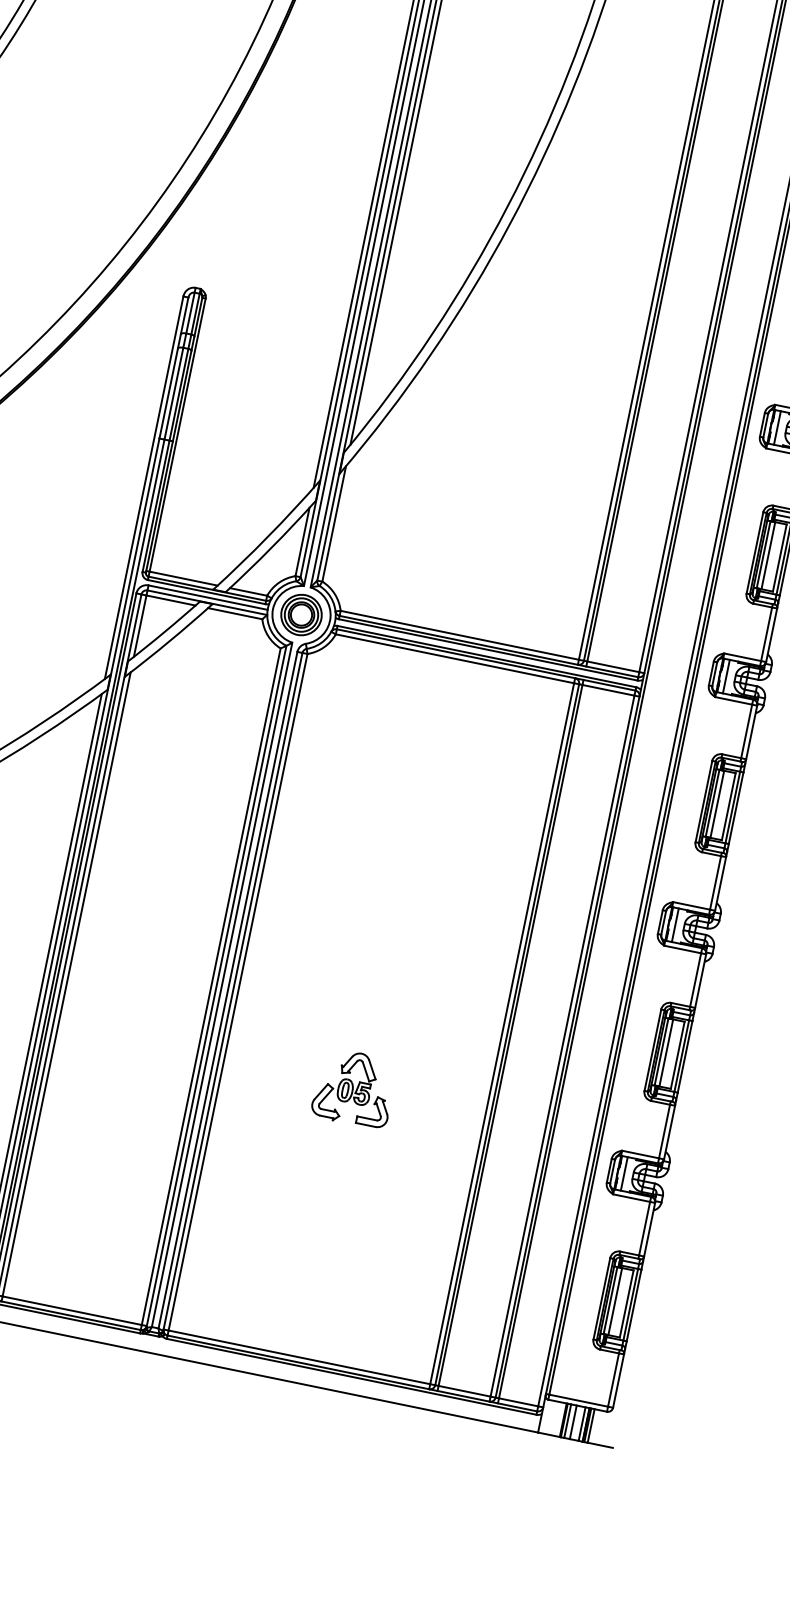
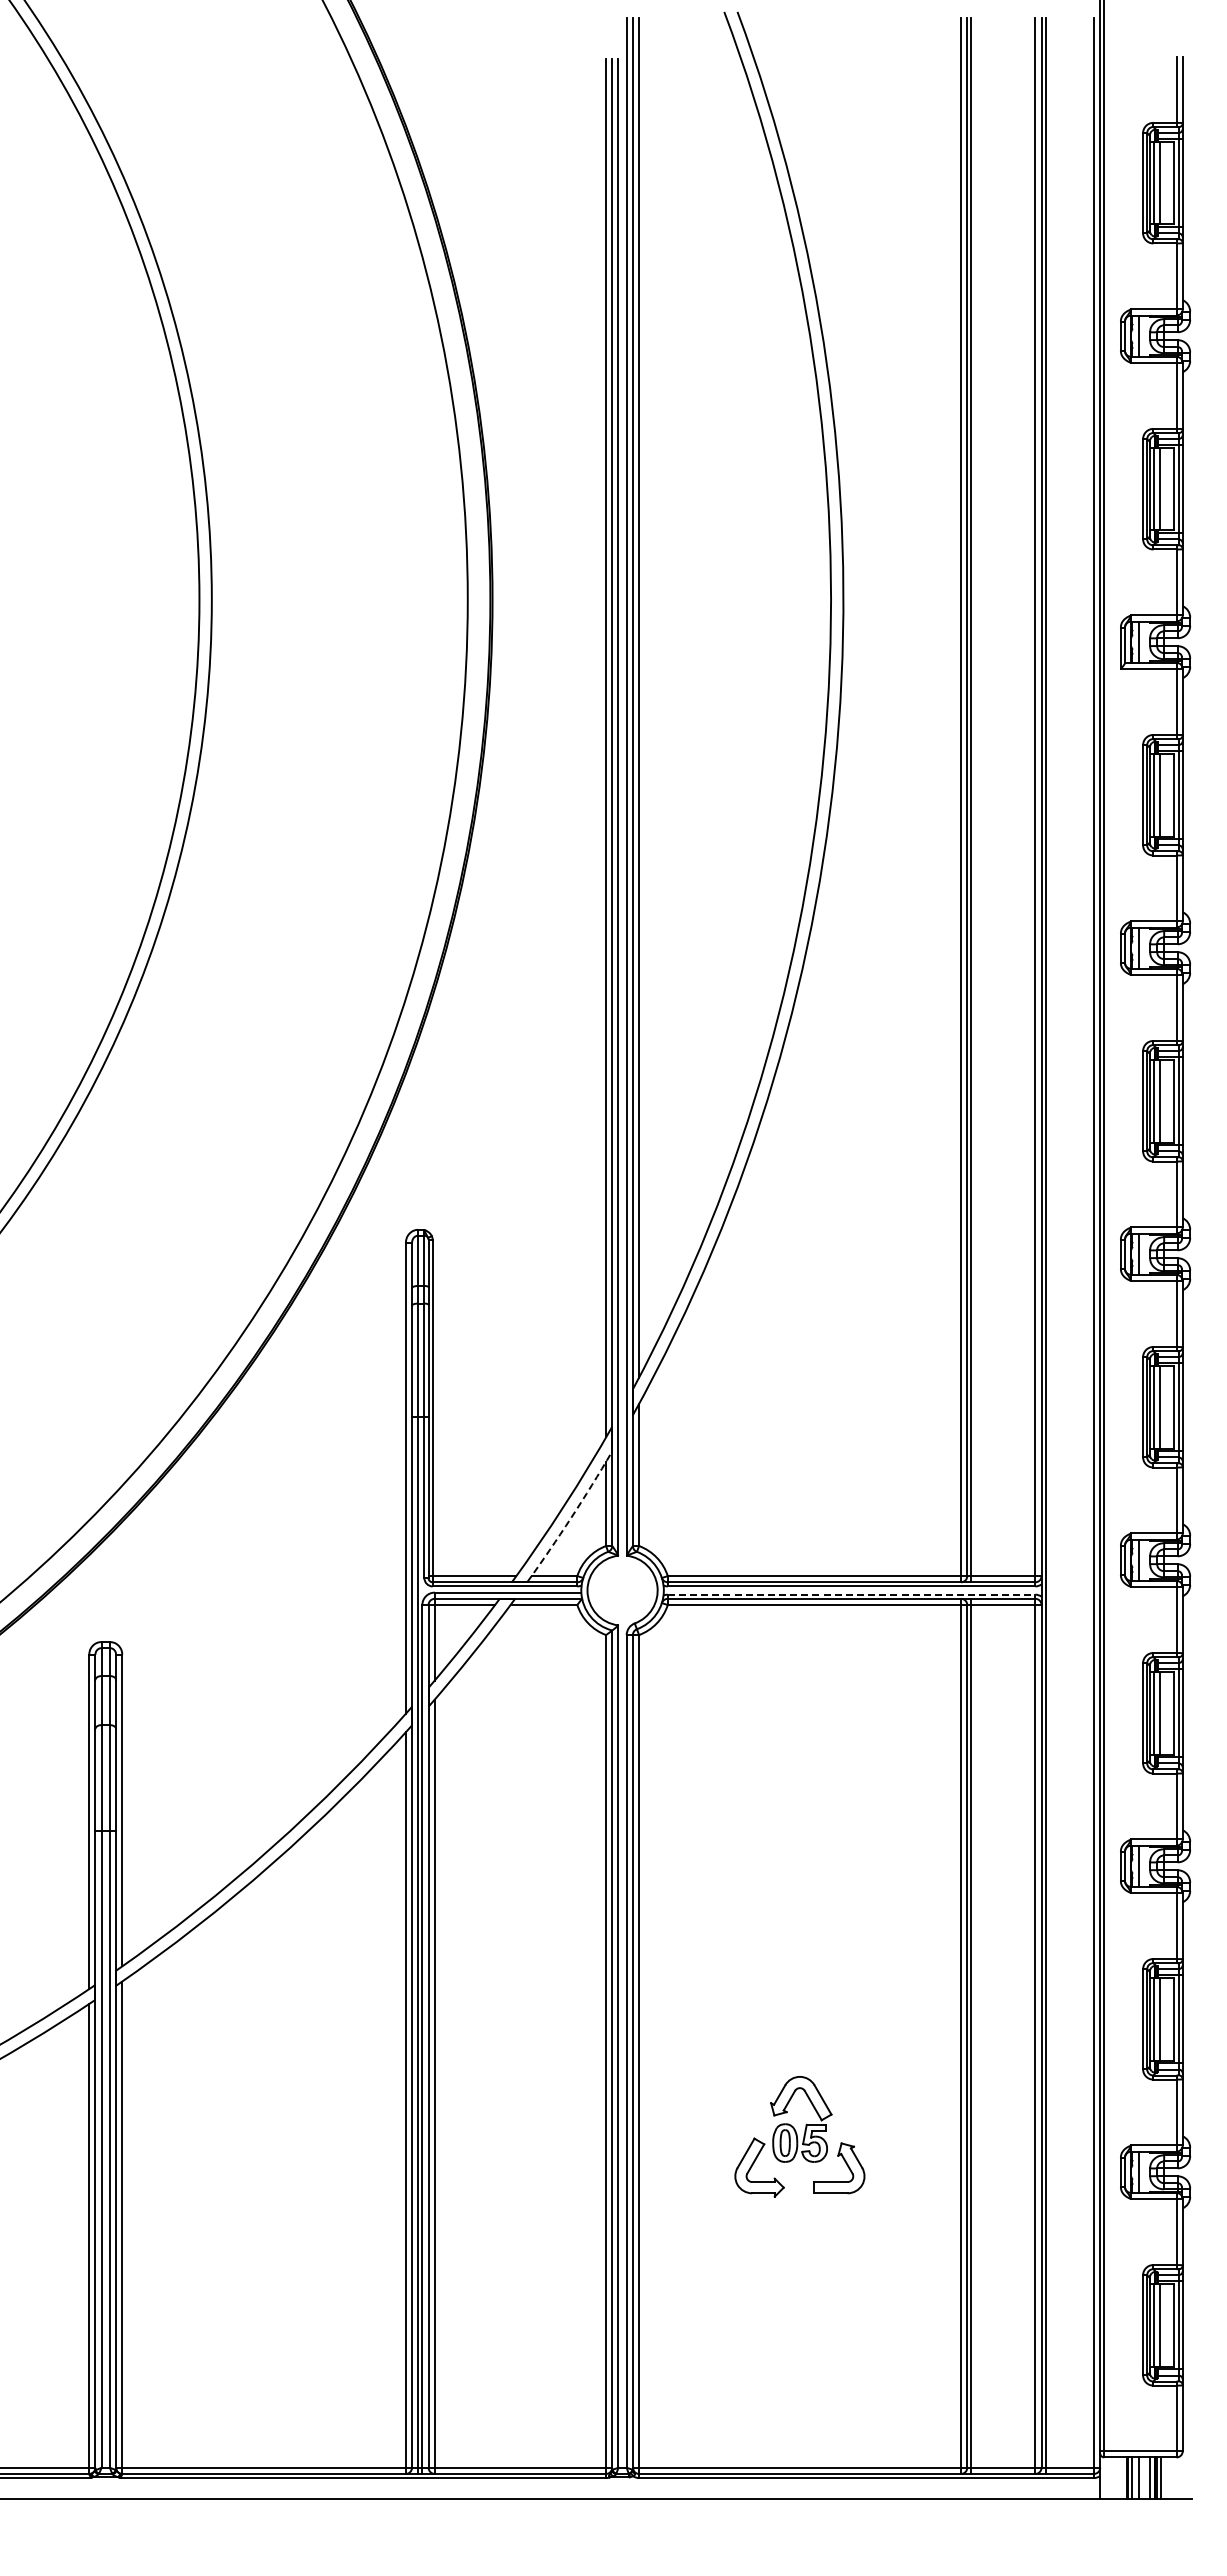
arc: (272, 547) -> (571, 1517), solid -> dashed
part: (301, 615) -> (622, 1590), removed
line: (486, 656) -> (851, 1594), solid -> dashed
part: (355, 1088) -> (800, 2136), size x1.4

